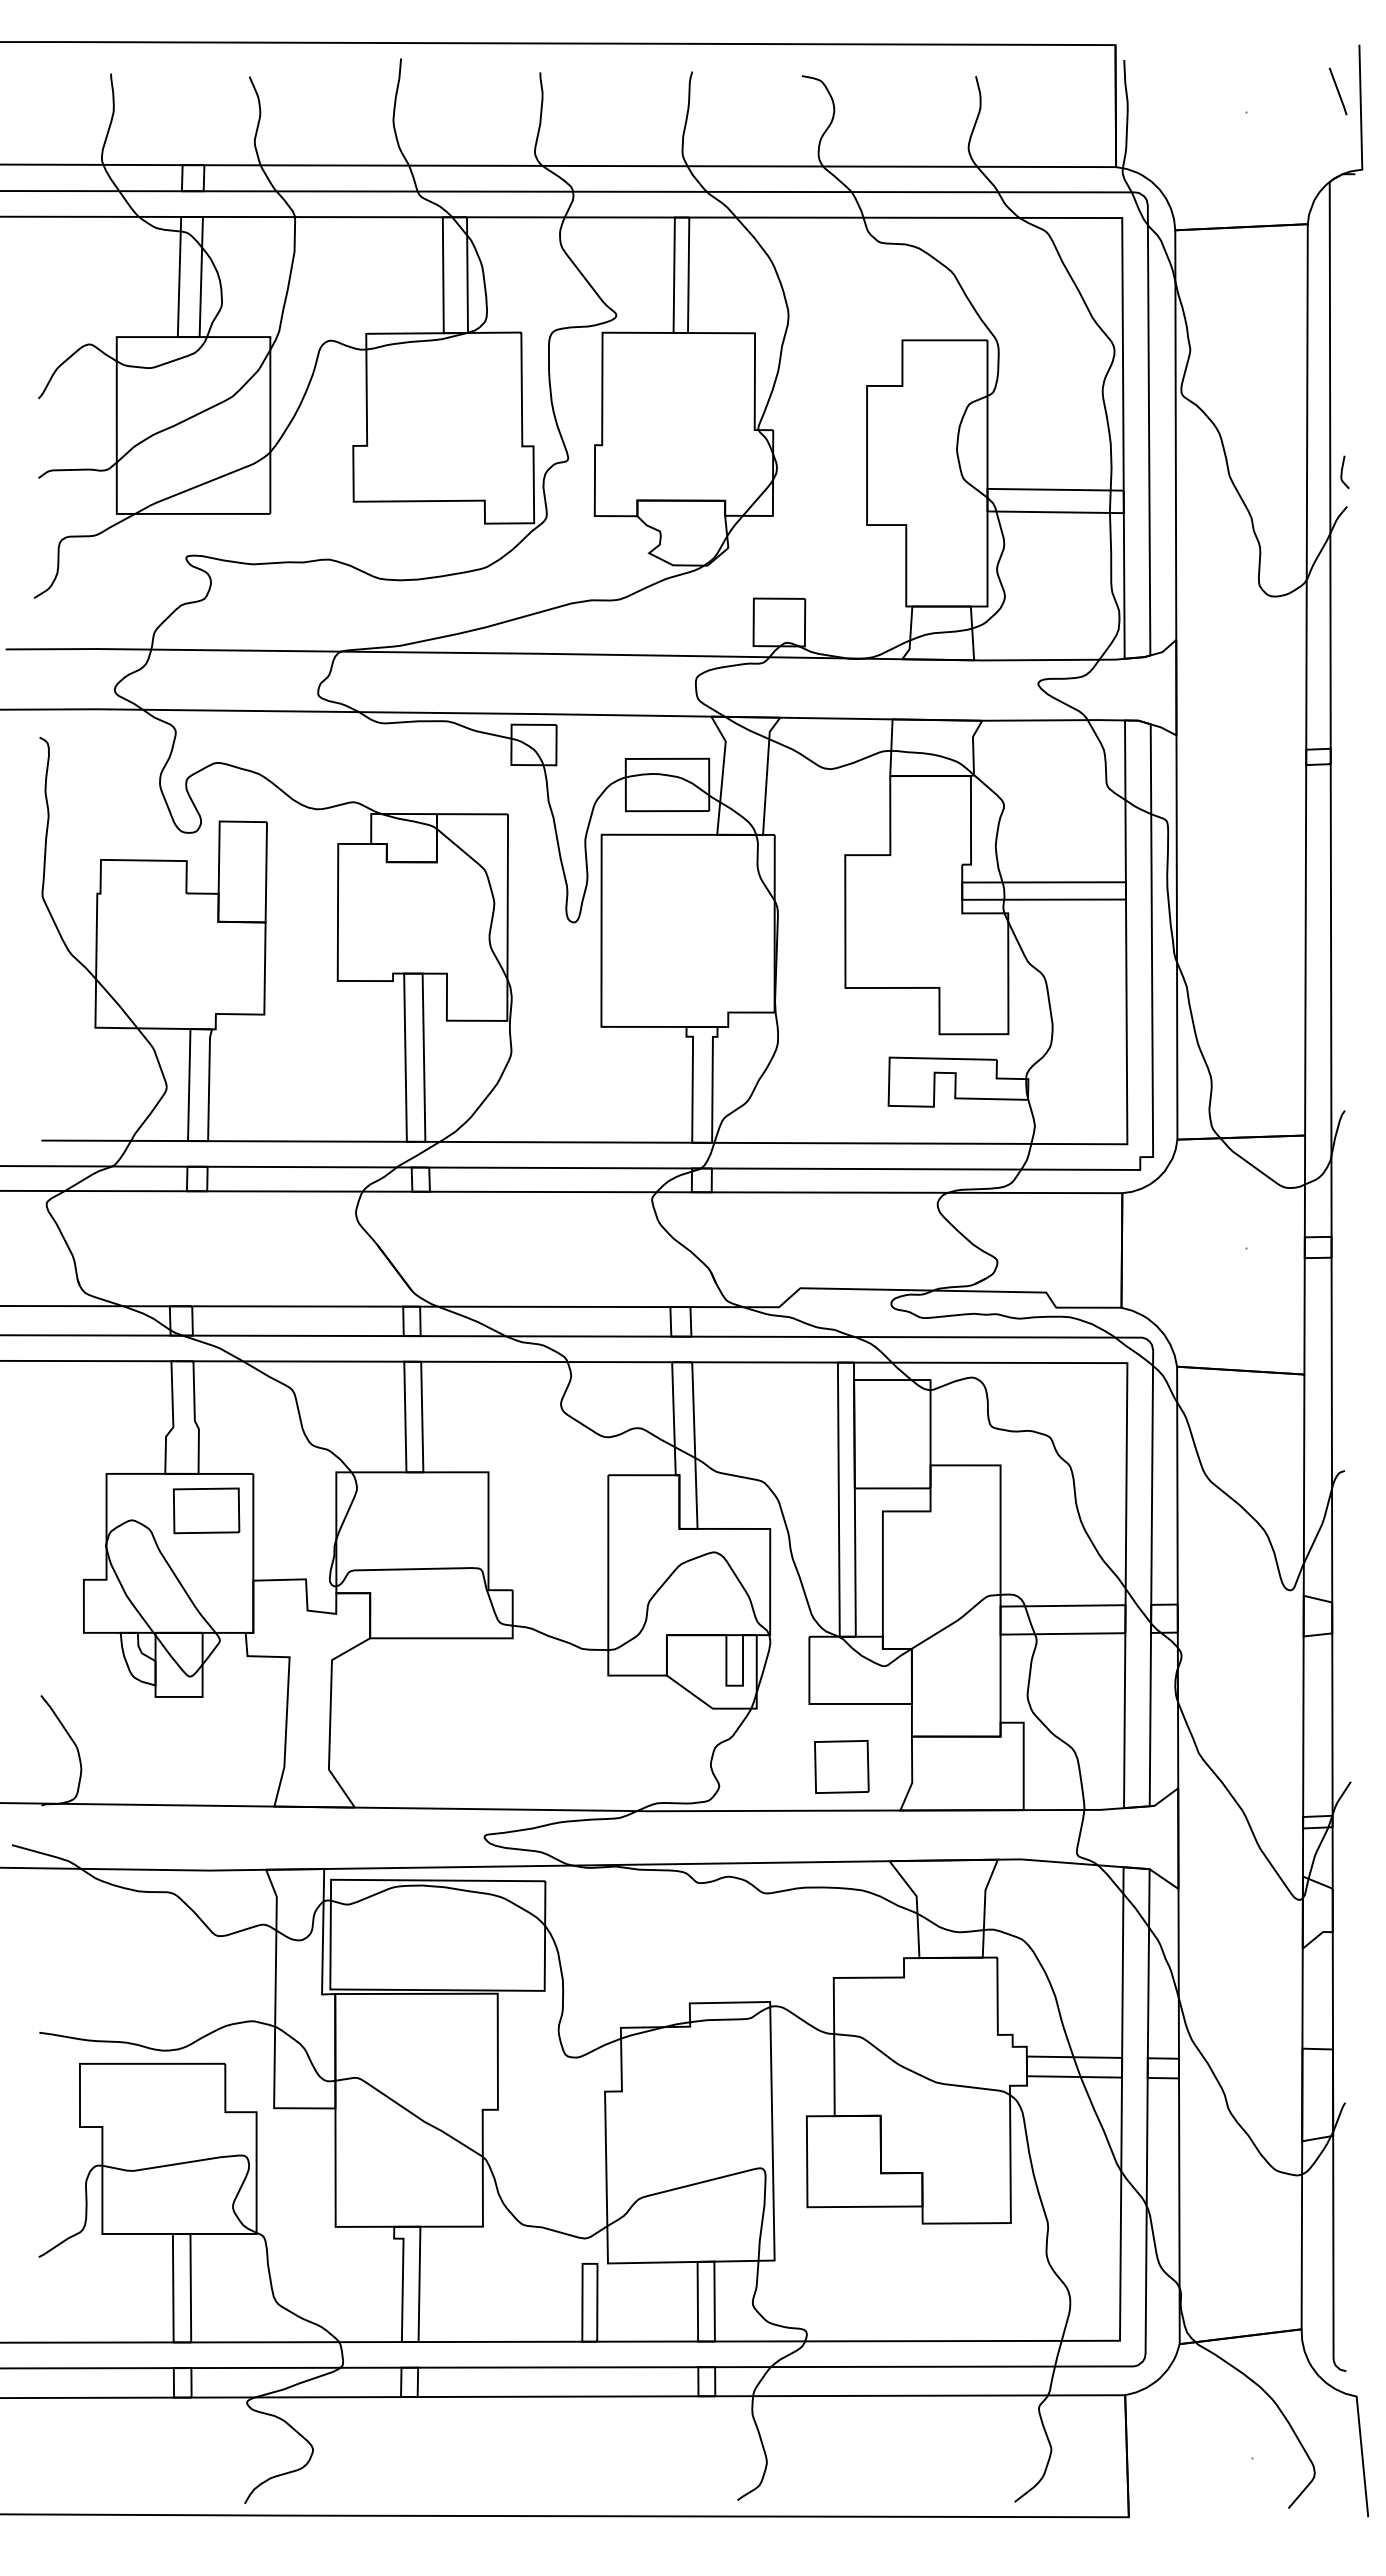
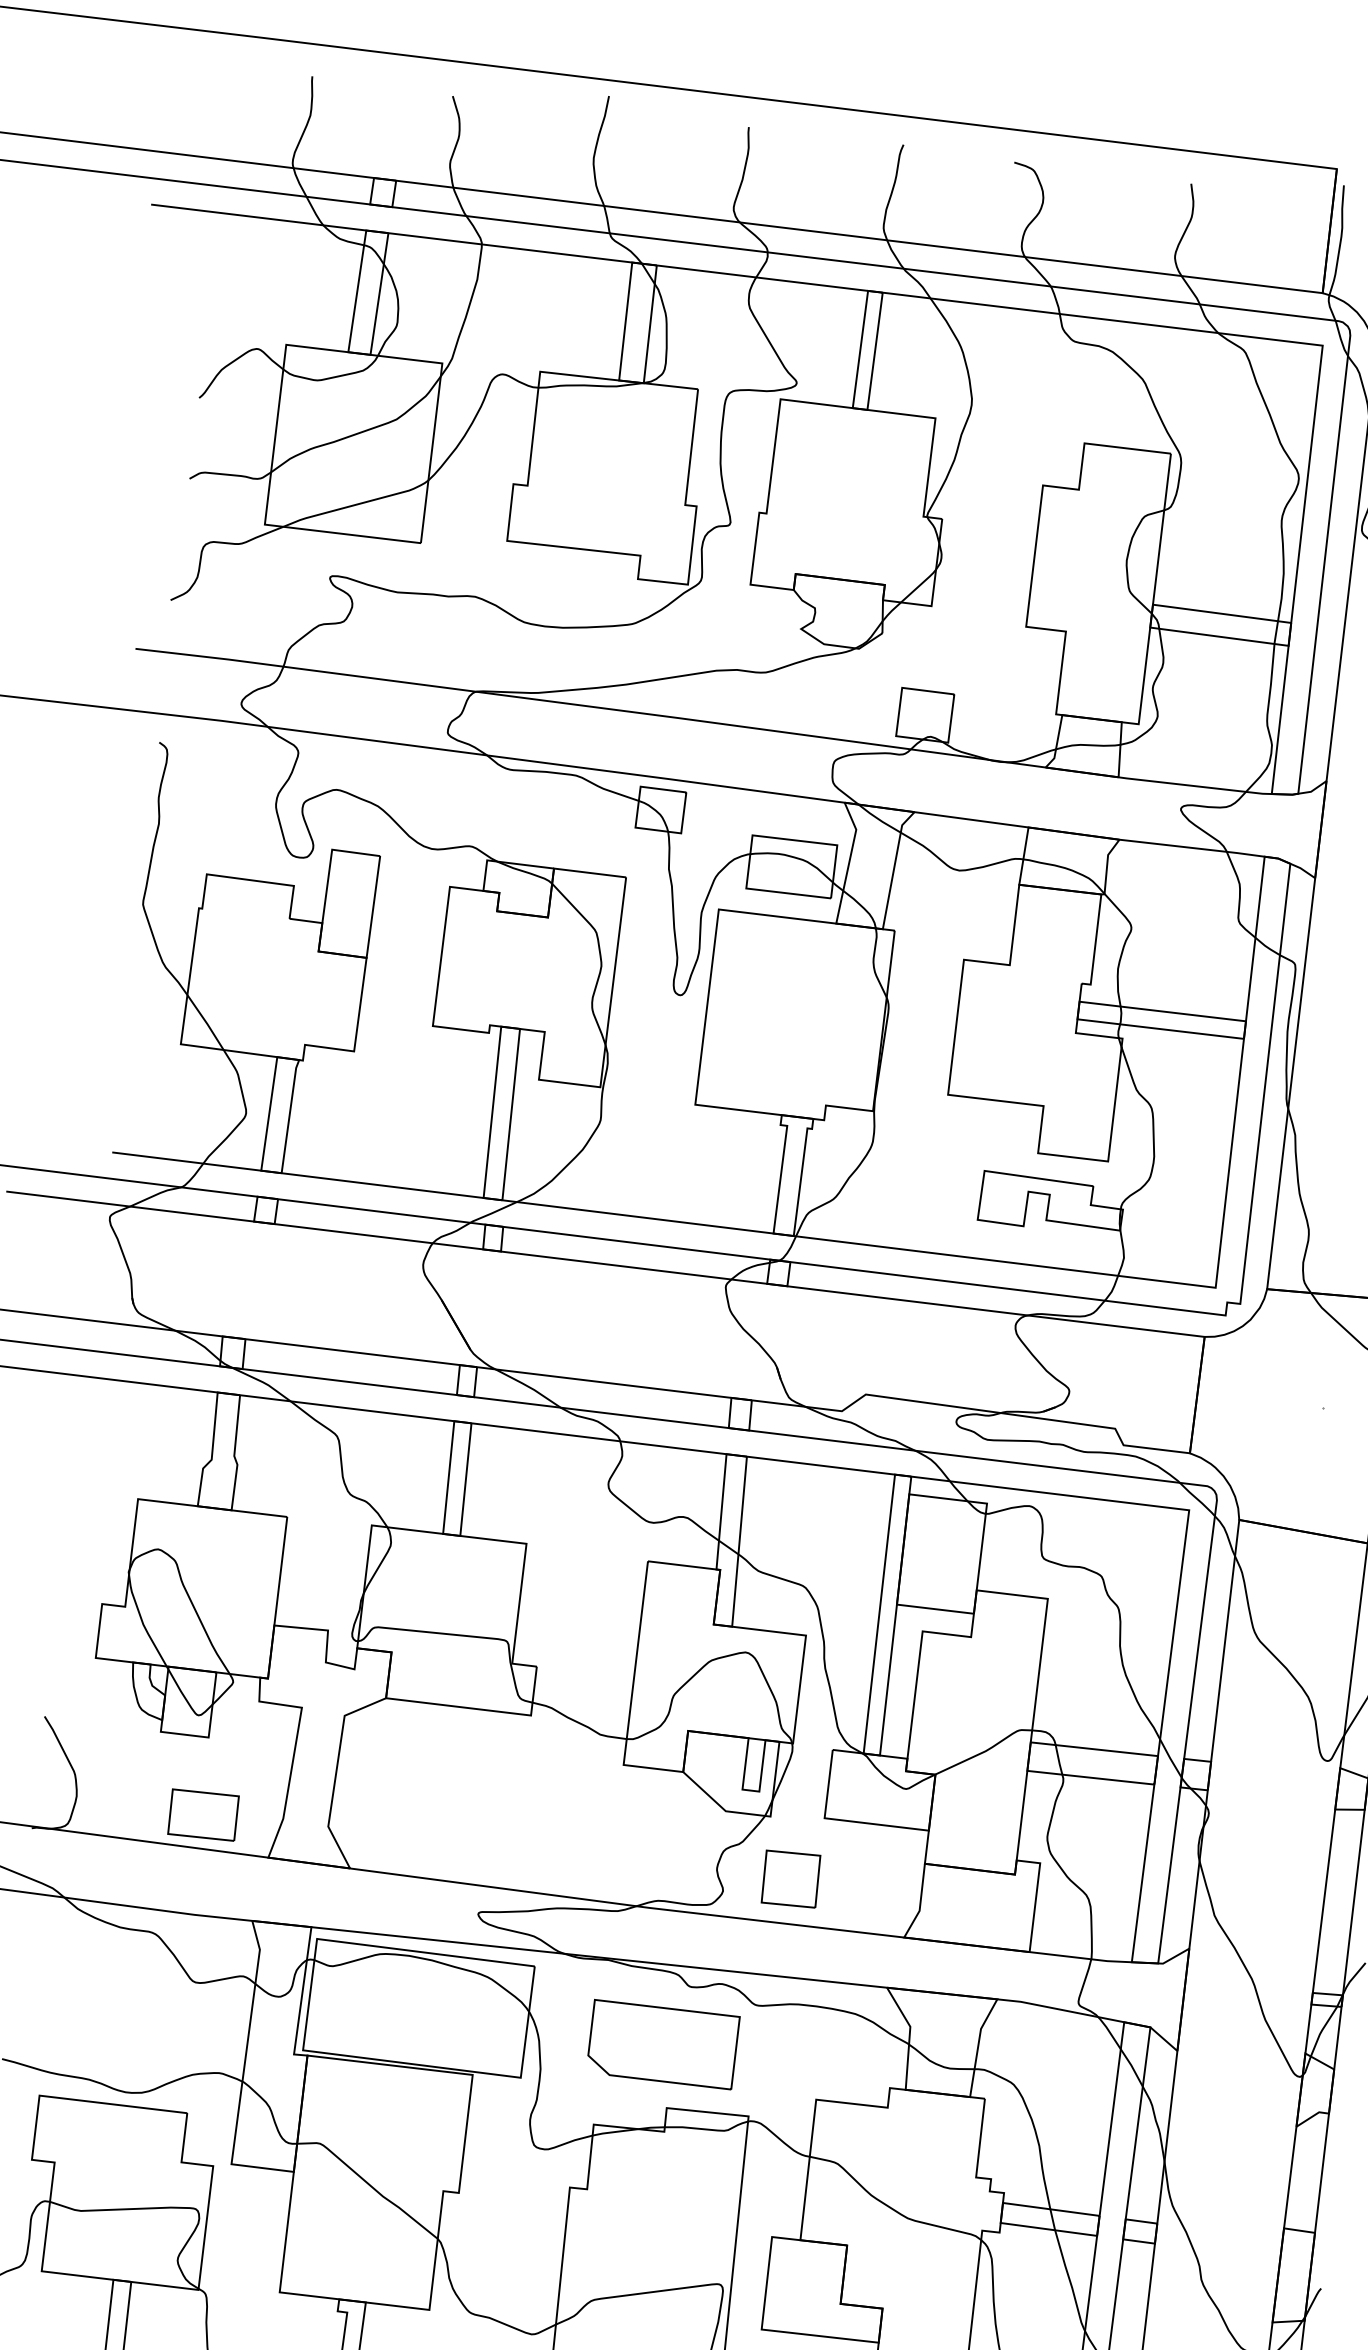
part: (206, 1510) -> (203, 1814), moved
part: (841, 1766) -> (790, 1878), moved
part: (678, 1941) -> (662, 2043), added

